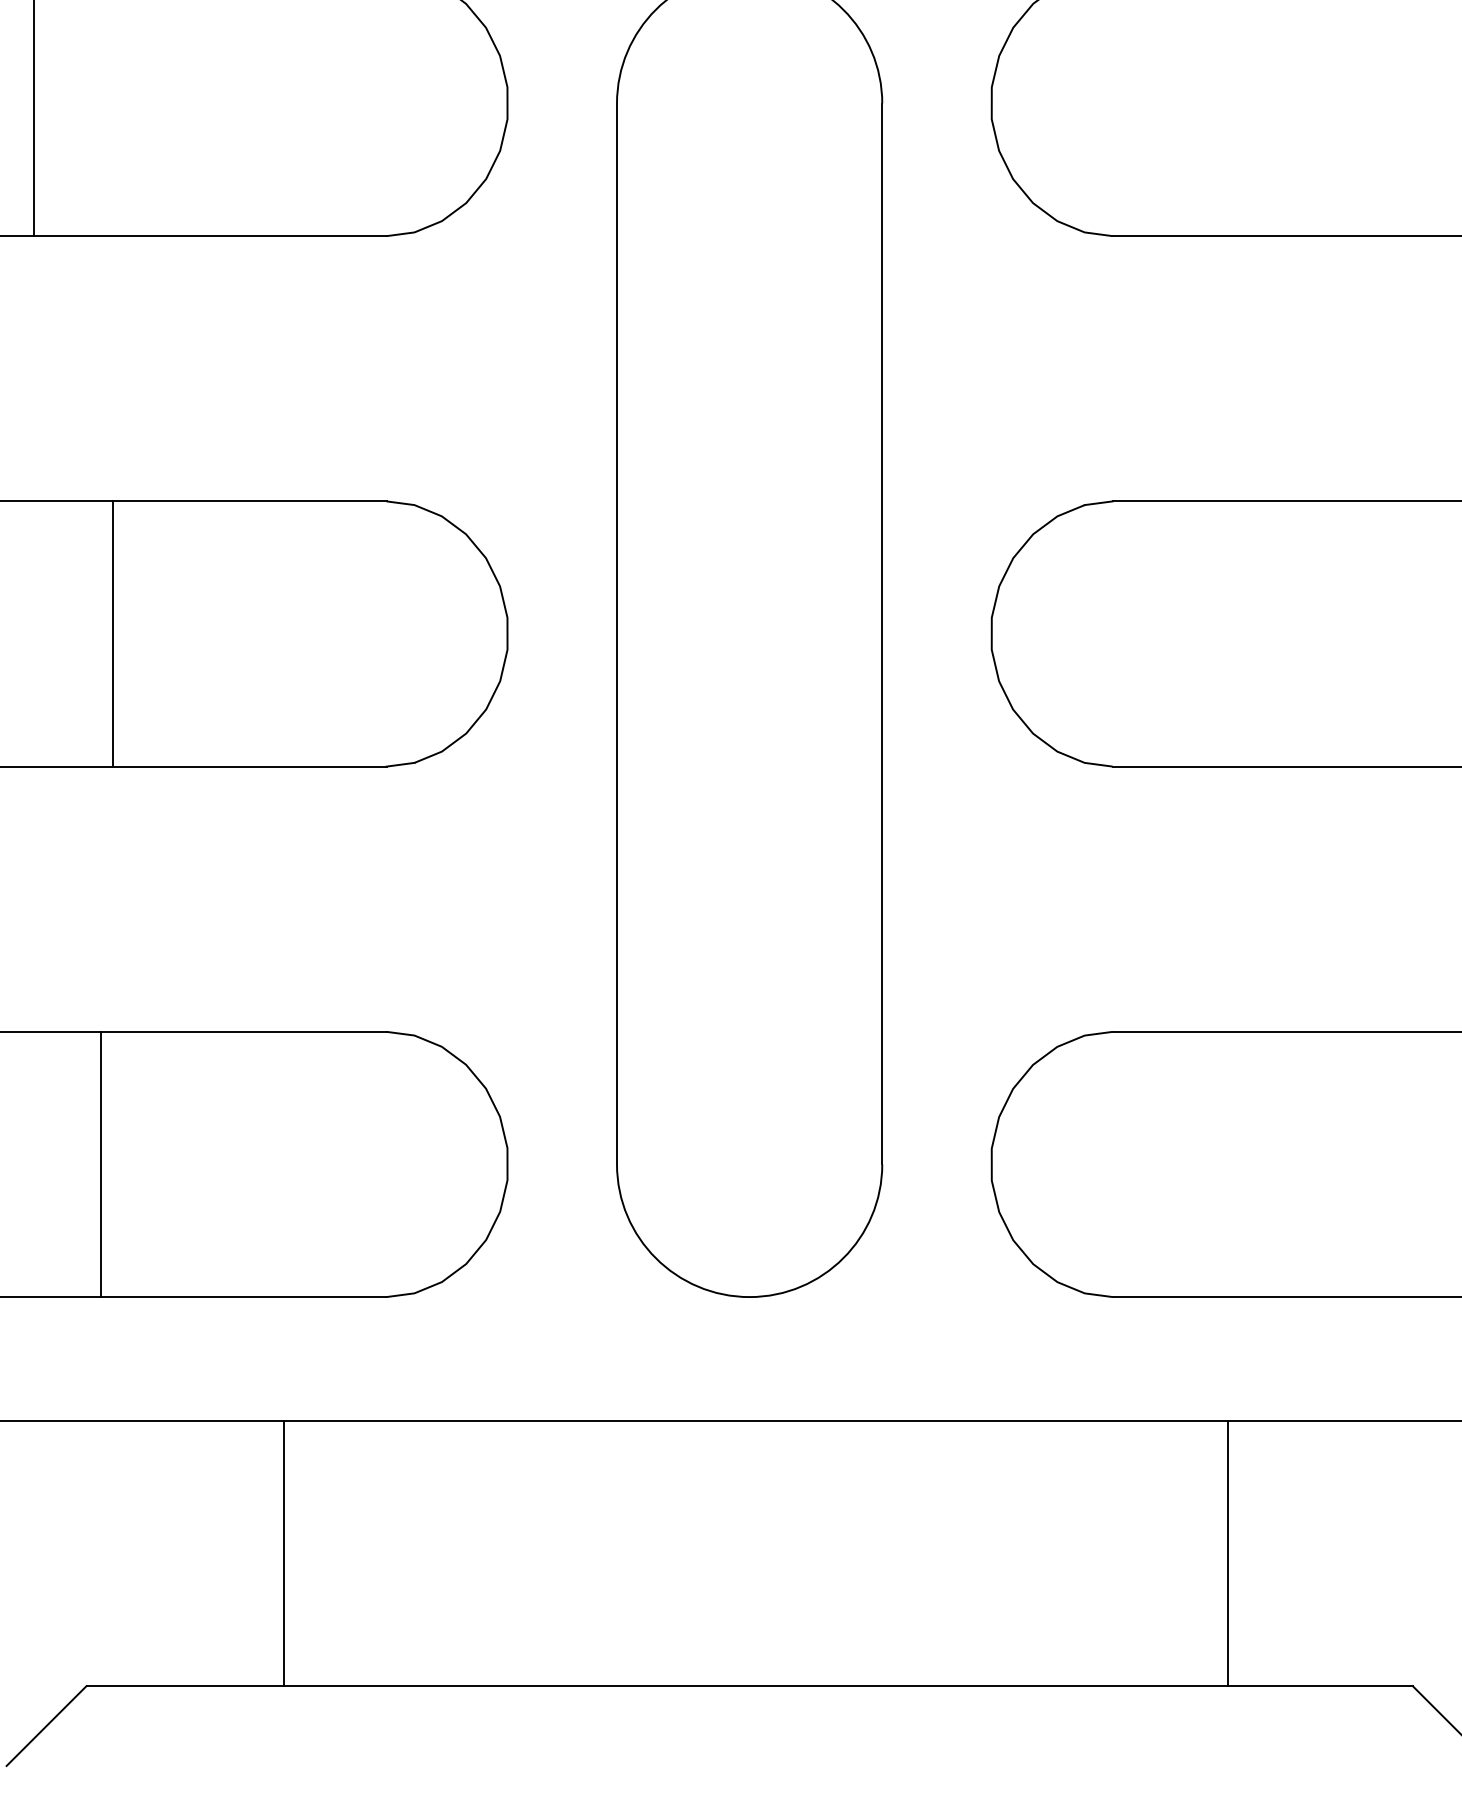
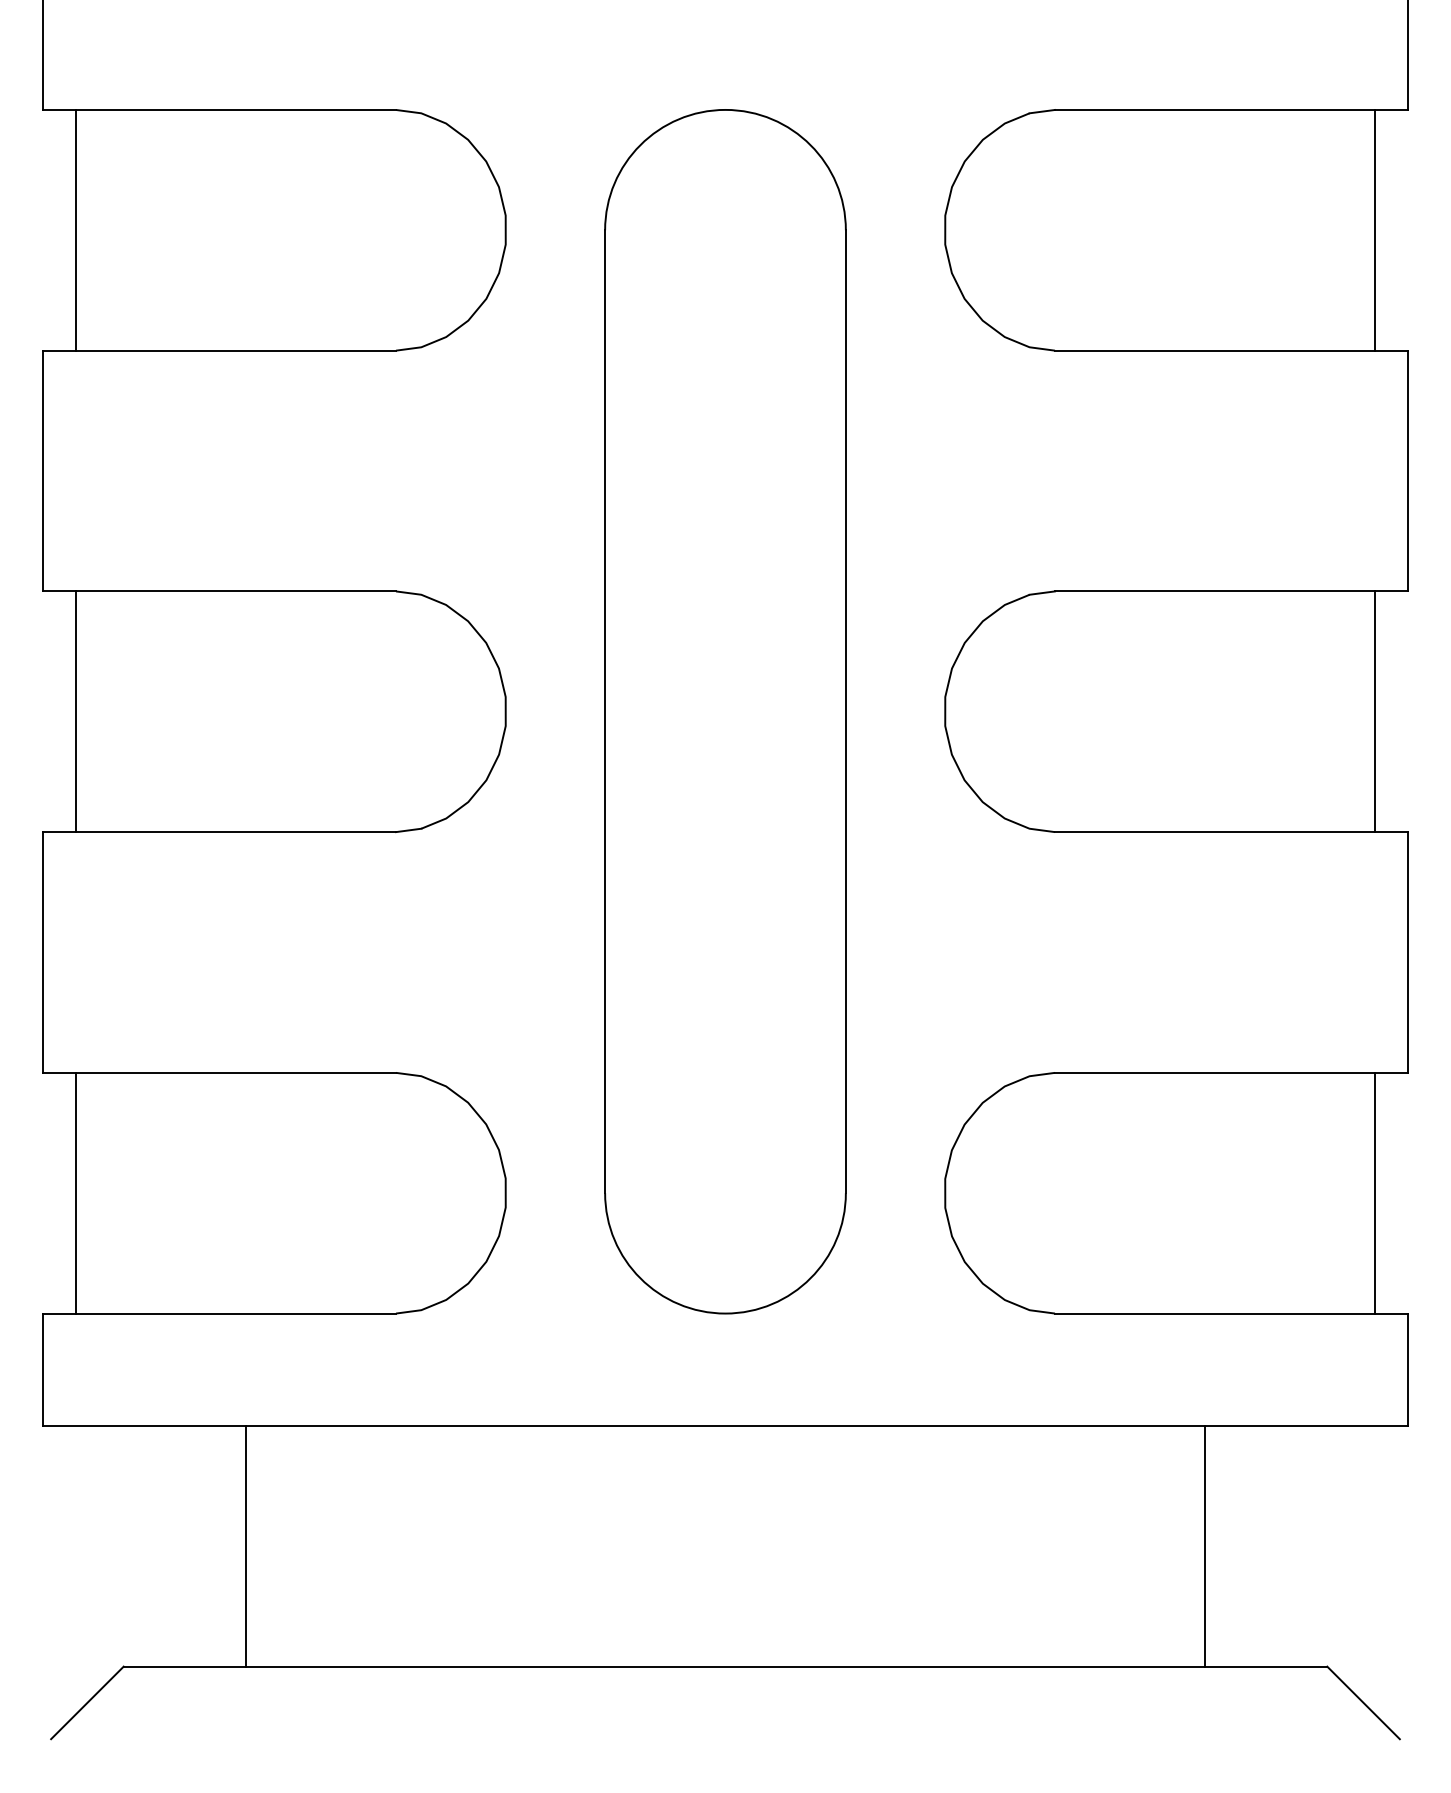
line: (112, 633) -> (75, 711), moved
line: (100, 1163) -> (75, 1192), moved
line: (283, 1552) -> (245, 1545), moved
line: (1227, 1552) -> (1205, 1545), moved

